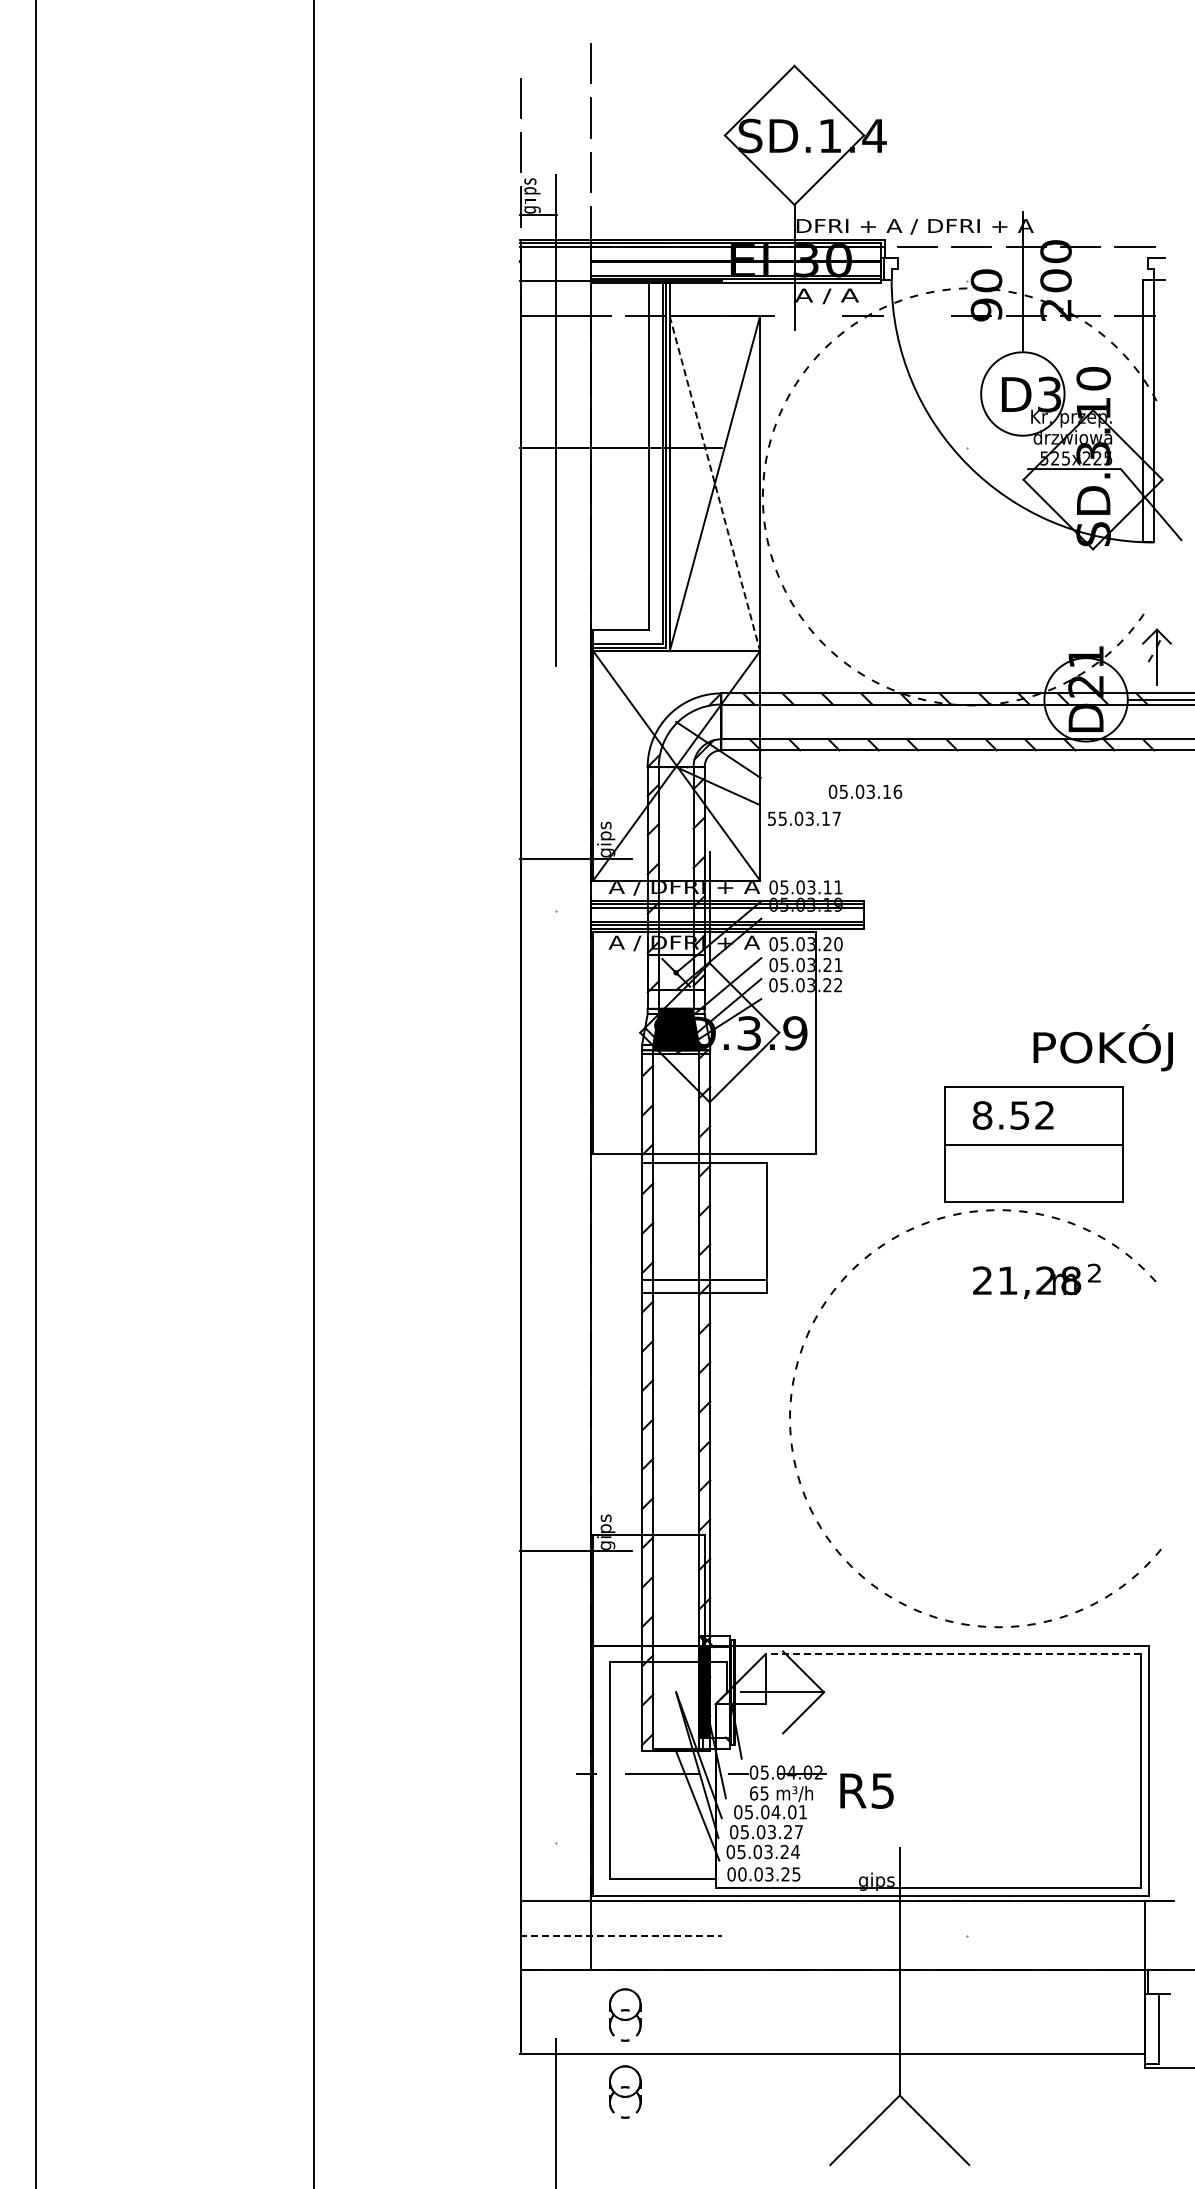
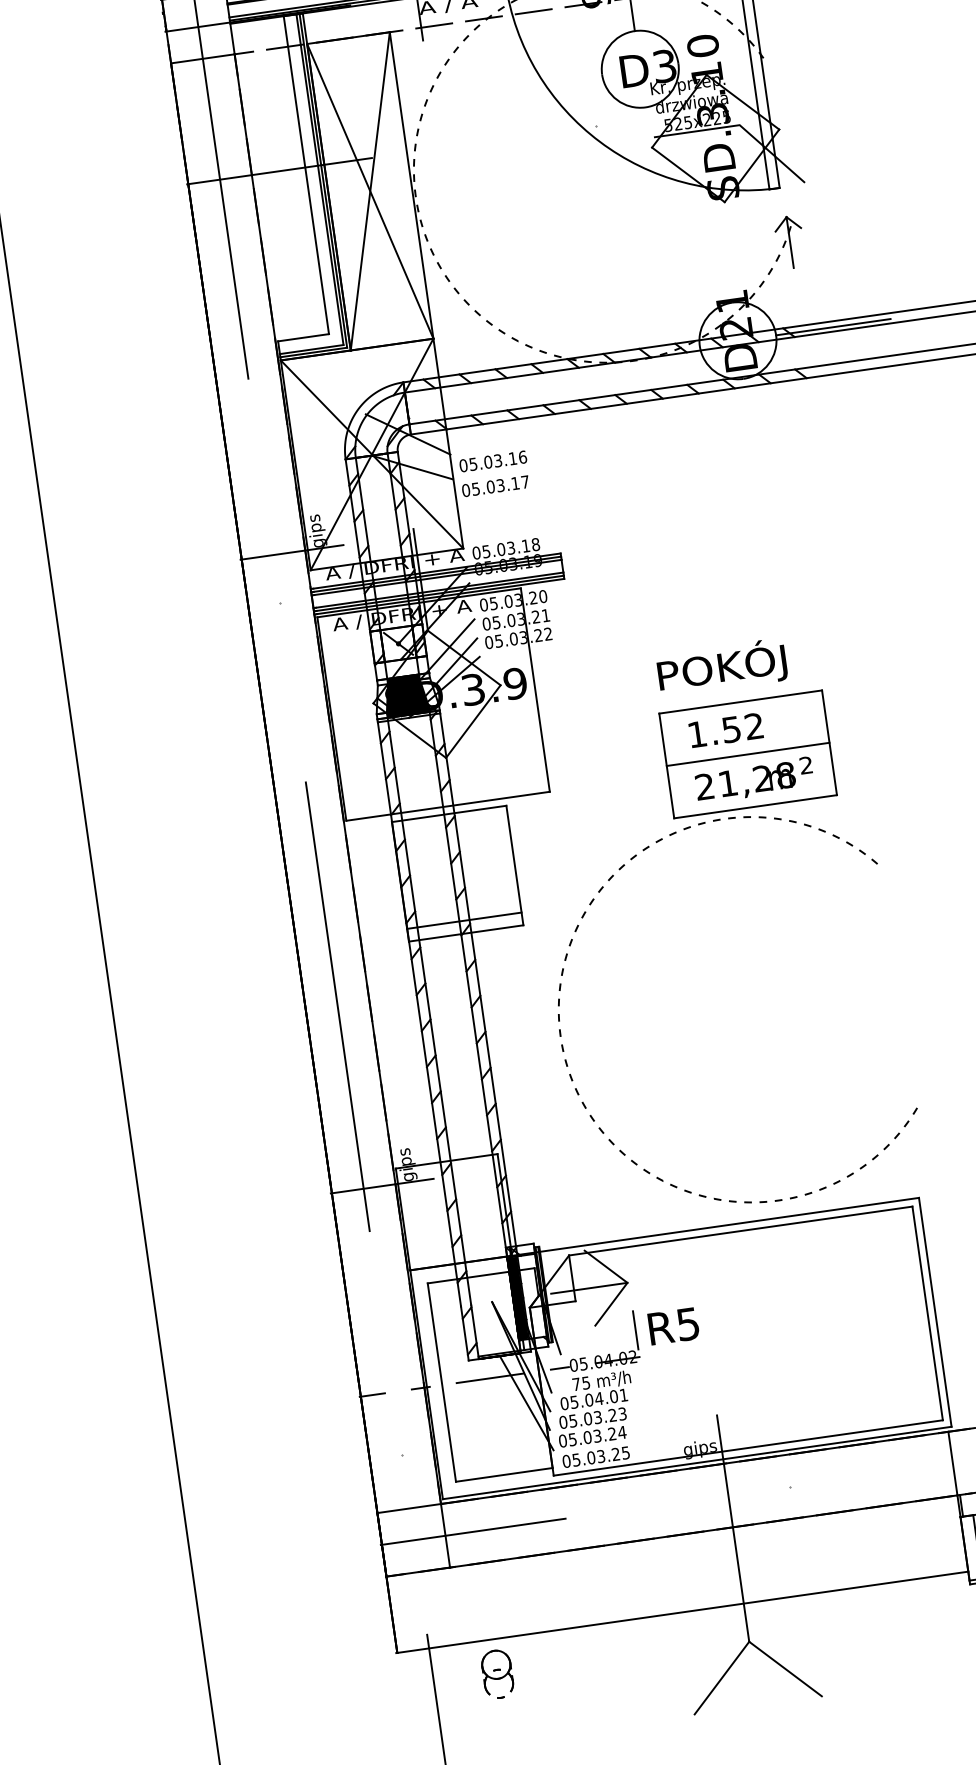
line: (808, 316) -> (434, 26), added
line: (917, 316) -> (533, 12), added
line: (714, 483) -> (369, 191), dashed -> solid
part: (1156, 656) -> (789, 241), moved
text: (865, 791) -> (493, 461), moved
text: (771, 818) -> (465, 490), 55.03.17 -> 05.03.17
text: (838, 887) -> (535, 544), 05.03.11 -> 05.03.18
text: (1102, 1047) -> (721, 667), moved
text: (982, 1115) -> (697, 734), 8.52 -> 1.52
text: (1036, 1280) -> (754, 779), moved
line: (555, 1352) -> (337, 1006), added
line: (953, 1654) -> (740, 1231), dashed -> solid
line: (825, 1744) -> (635, 1330), added
line: (533, 1773) -> (372, 1394), added
text: (866, 1790) -> (673, 1325), moved
text: (753, 1793) -> (576, 1384), 65 -> 75
text: (798, 1832) -> (622, 1414), 05.03.27 -> 05.03.23
text: (742, 1874) -> (576, 1460), 00.03.25 -> 05.03.25
line: (620, 1935) -> (472, 1531), dashed -> solid
part: (625, 2014) -> (487, 1603), removed

